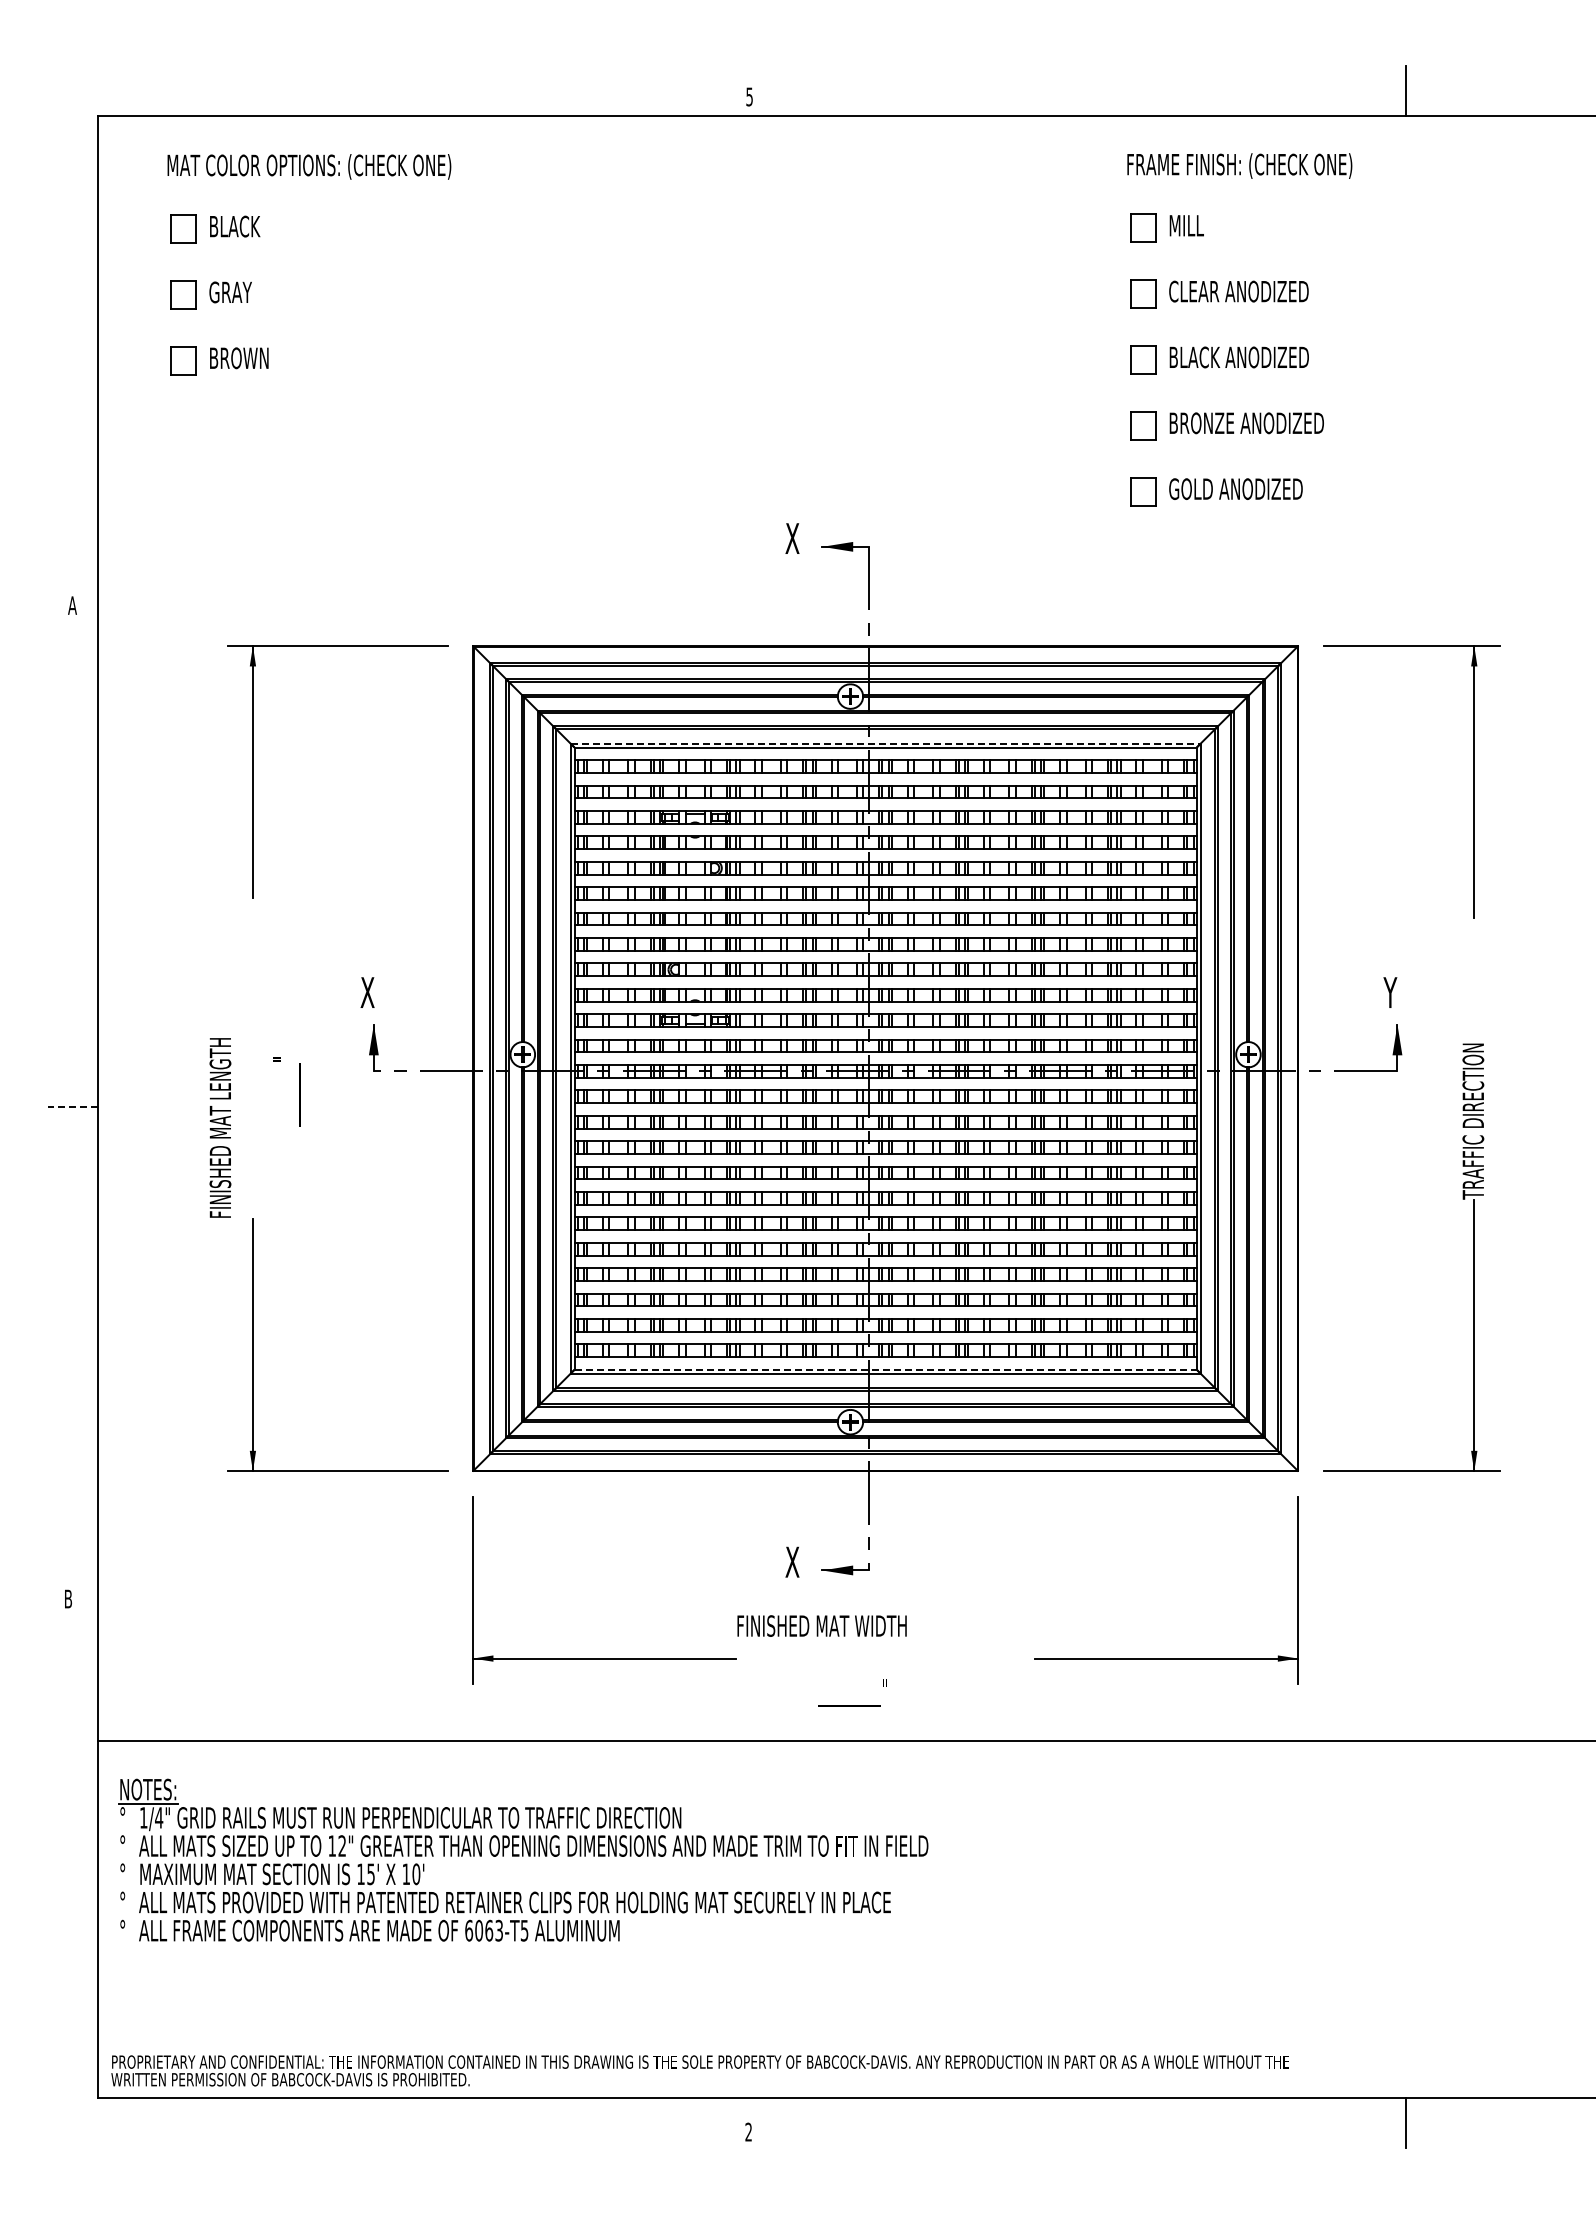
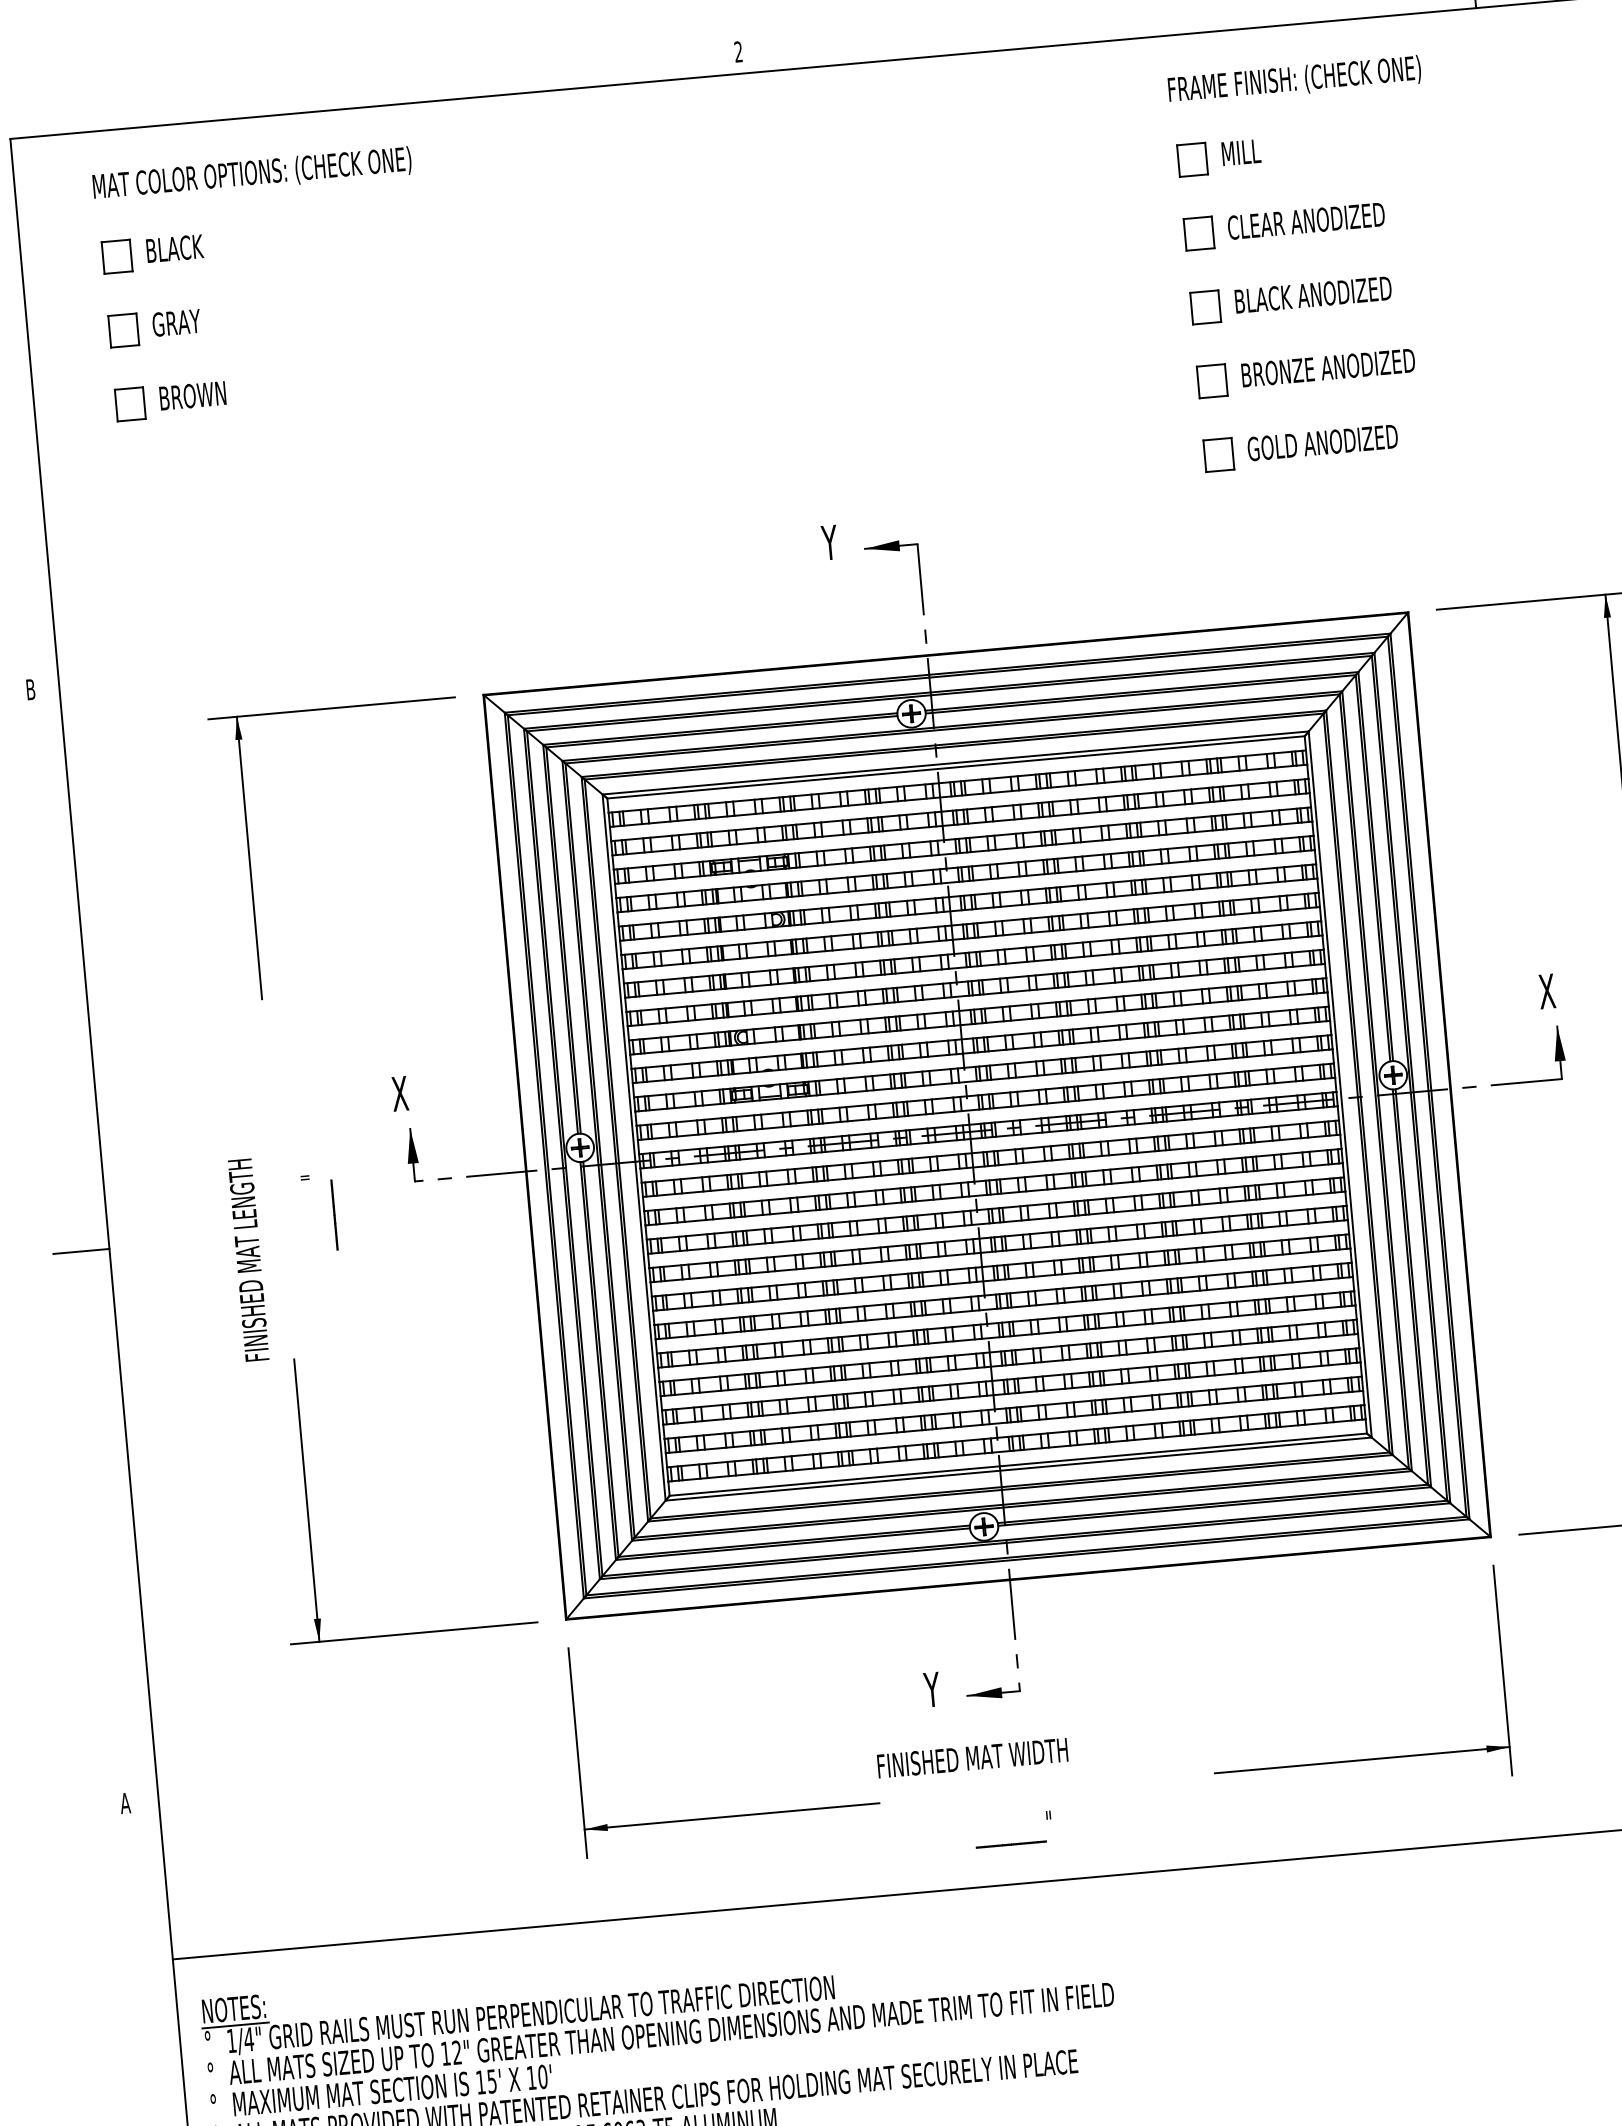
text: (749, 96) -> (738, 51), 5 -> 2
text: (791, 538) -> (829, 542), X -> Y
text: (72, 605) -> (30, 689), A -> B
line: (886, 743) -> (956, 762), dashed -> solid
text: (1390, 992) -> (1546, 991), Y -> X
line: (73, 1106) -> (81, 1250), dashed -> solid
line: (886, 1369) -> (1019, 1464), dashed -> solid
text: (791, 1561) -> (931, 1688), X -> Y
text: (67, 1598) -> (124, 1802), B -> A

